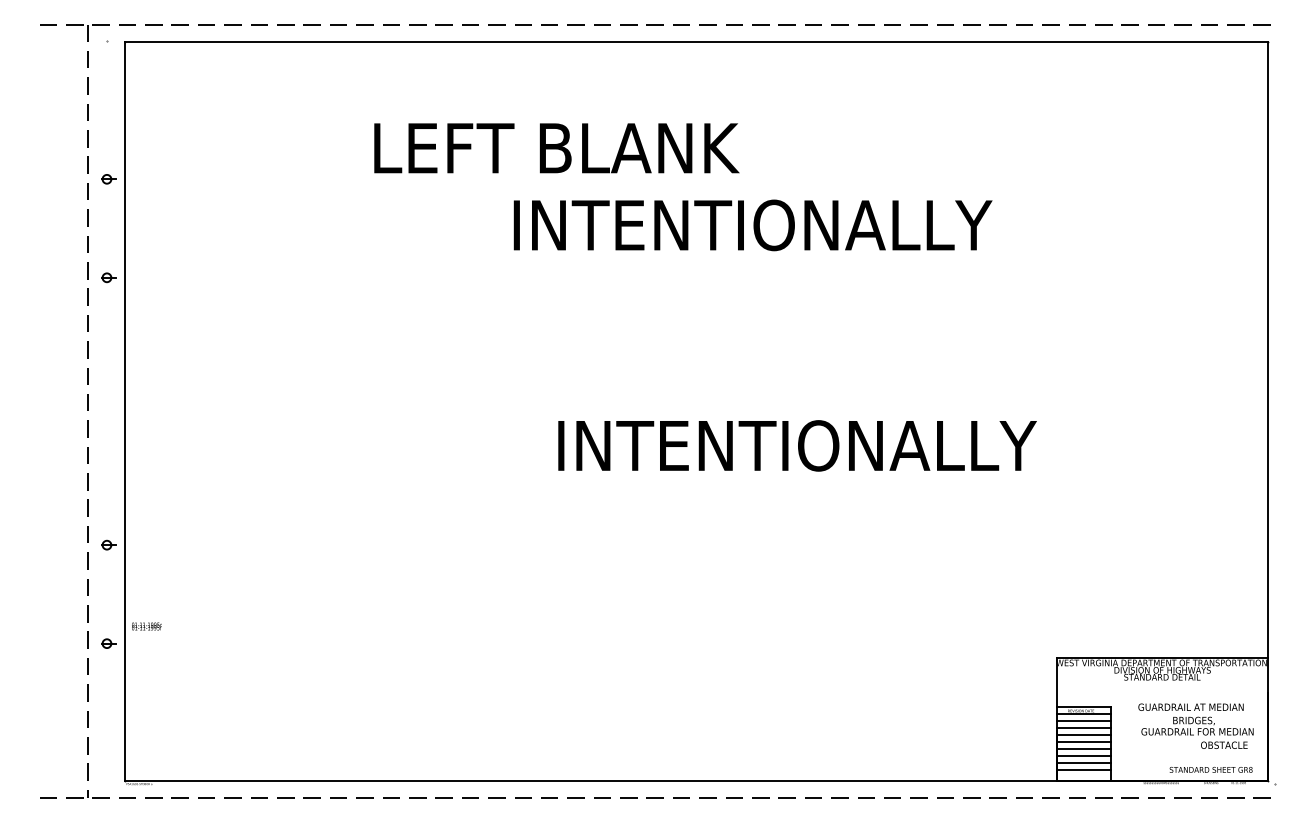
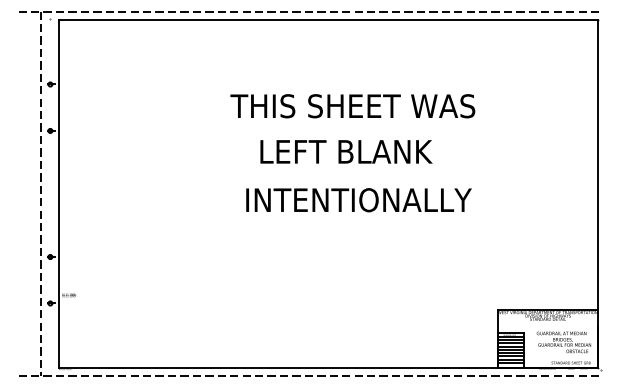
text: (556, 147) -> (346, 151), moved
text: (747, 225) -> (352, 106), INTENTIONALLY -> THIS SHEET WAS
text: (796, 446) -> (358, 200), moved

